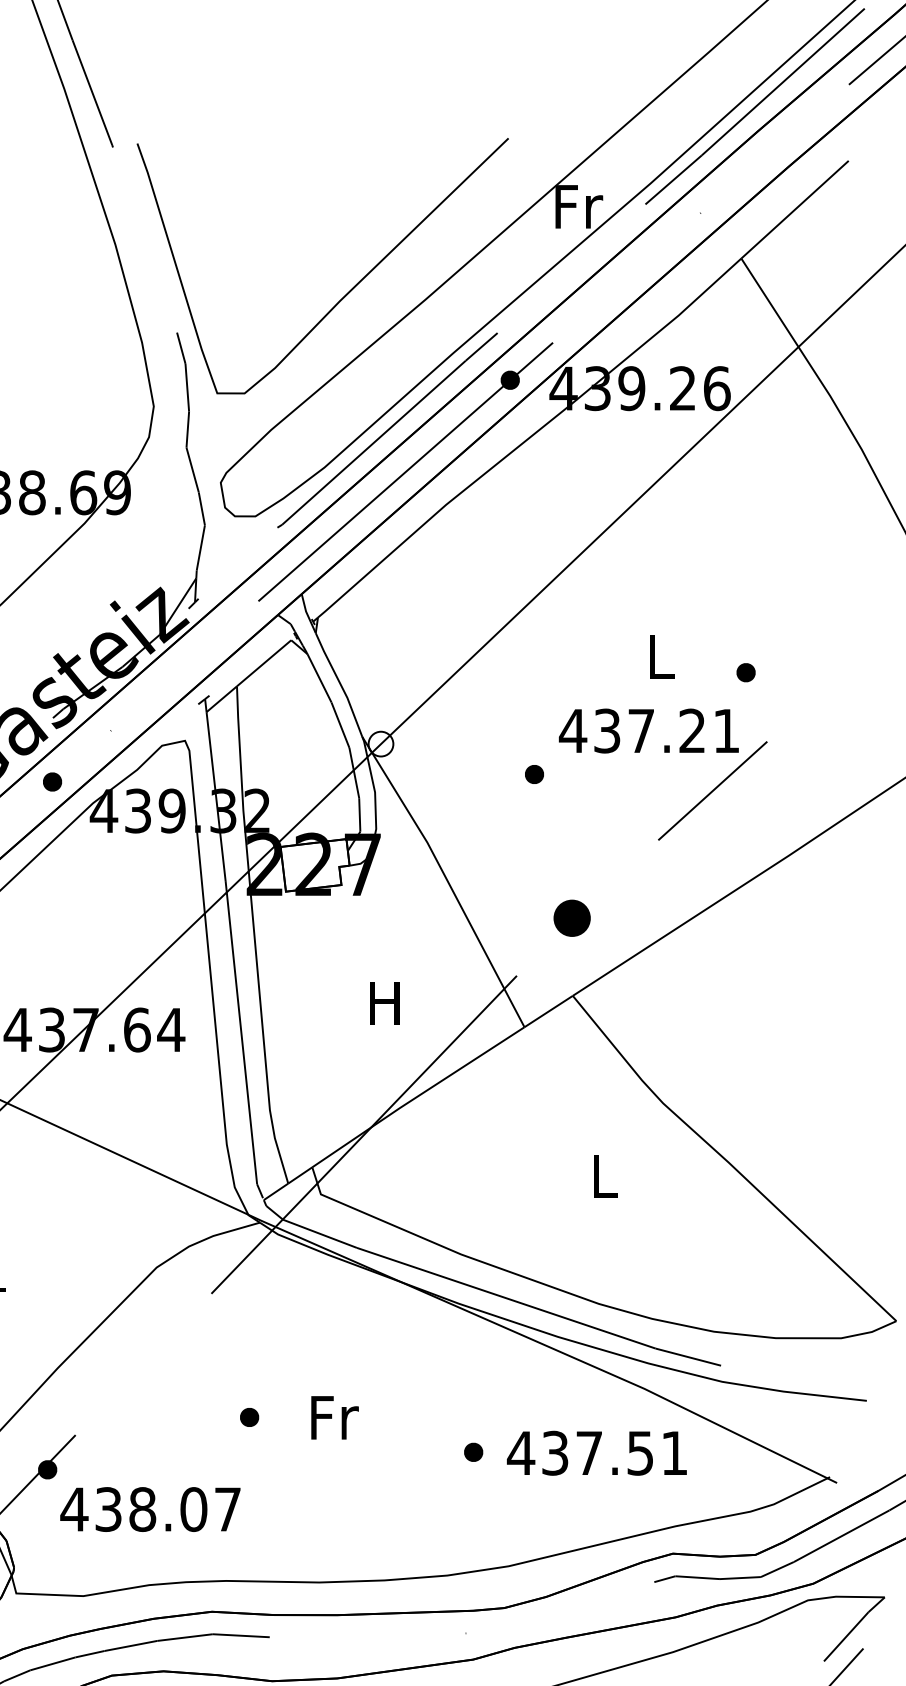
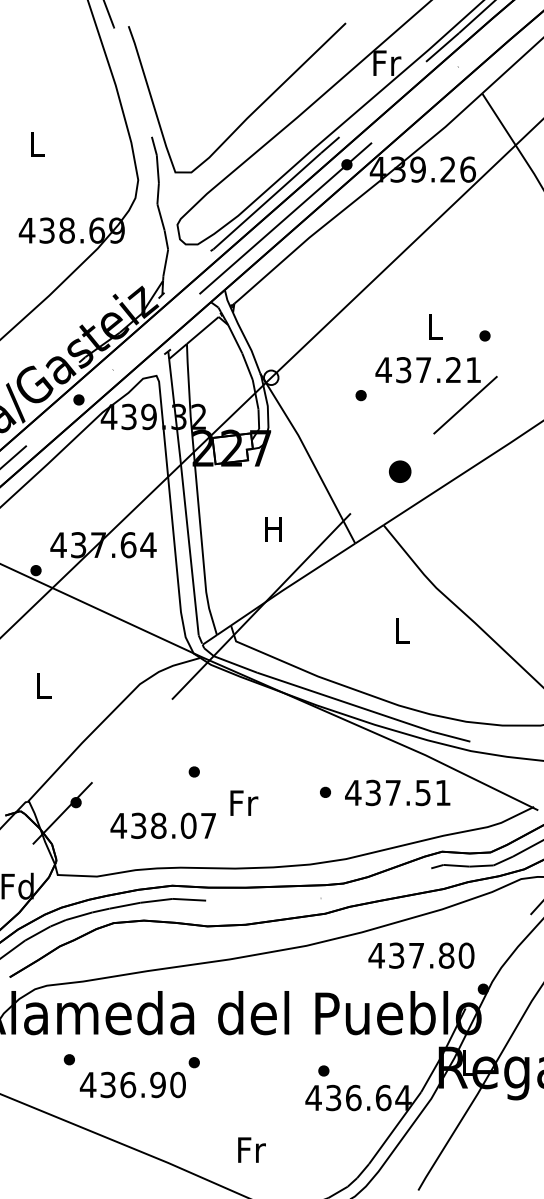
part: (572, 917) -> (400, 471), moved
text: (335, 1416) -> (244, 802), moved
text: (149, 1508) -> (162, 825), moved

